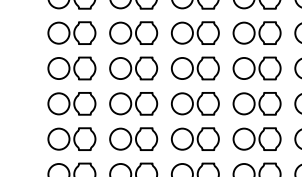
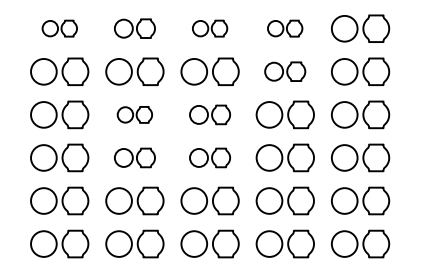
part: (71, 32) -> (59, 28), size x0.6
part: (133, 32) -> (134, 28), size x0.7
part: (194, 32) -> (209, 28), size x0.6
part: (256, 32) -> (284, 28), size x0.6
part: (256, 68) -> (284, 71), size x0.7
part: (133, 103) -> (134, 114), size x0.6
part: (194, 103) -> (209, 114), size x0.7
part: (133, 138) -> (134, 157), size x0.7
part: (194, 138) -> (209, 157), size x0.7

